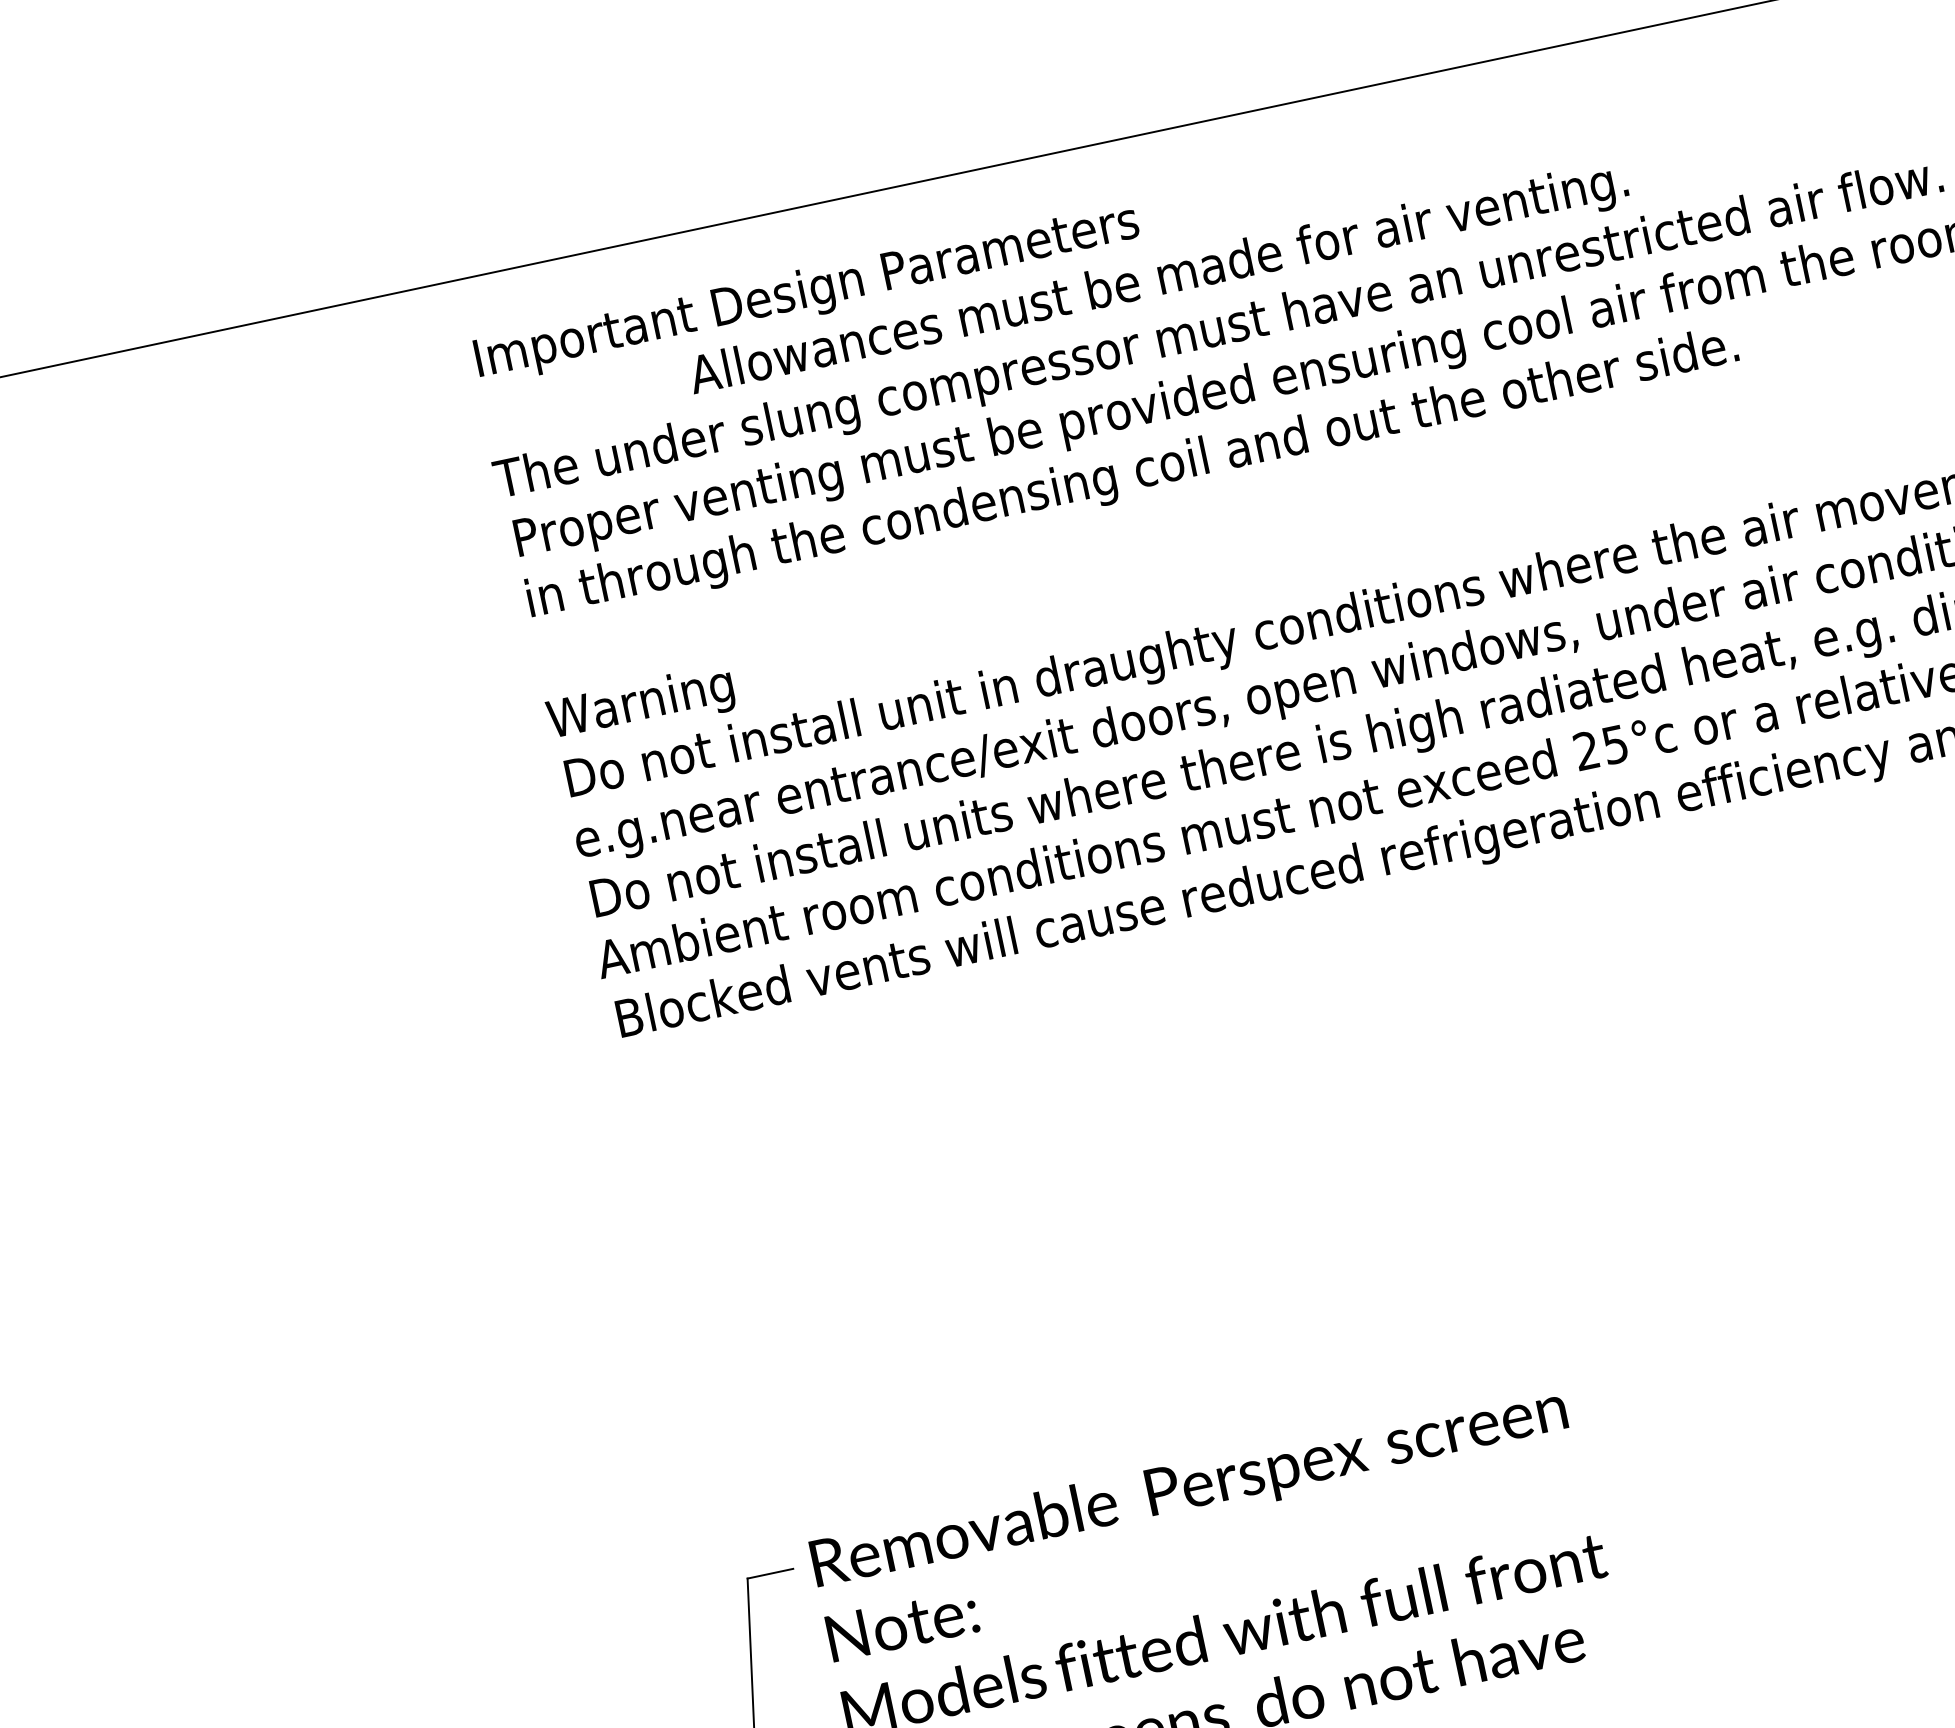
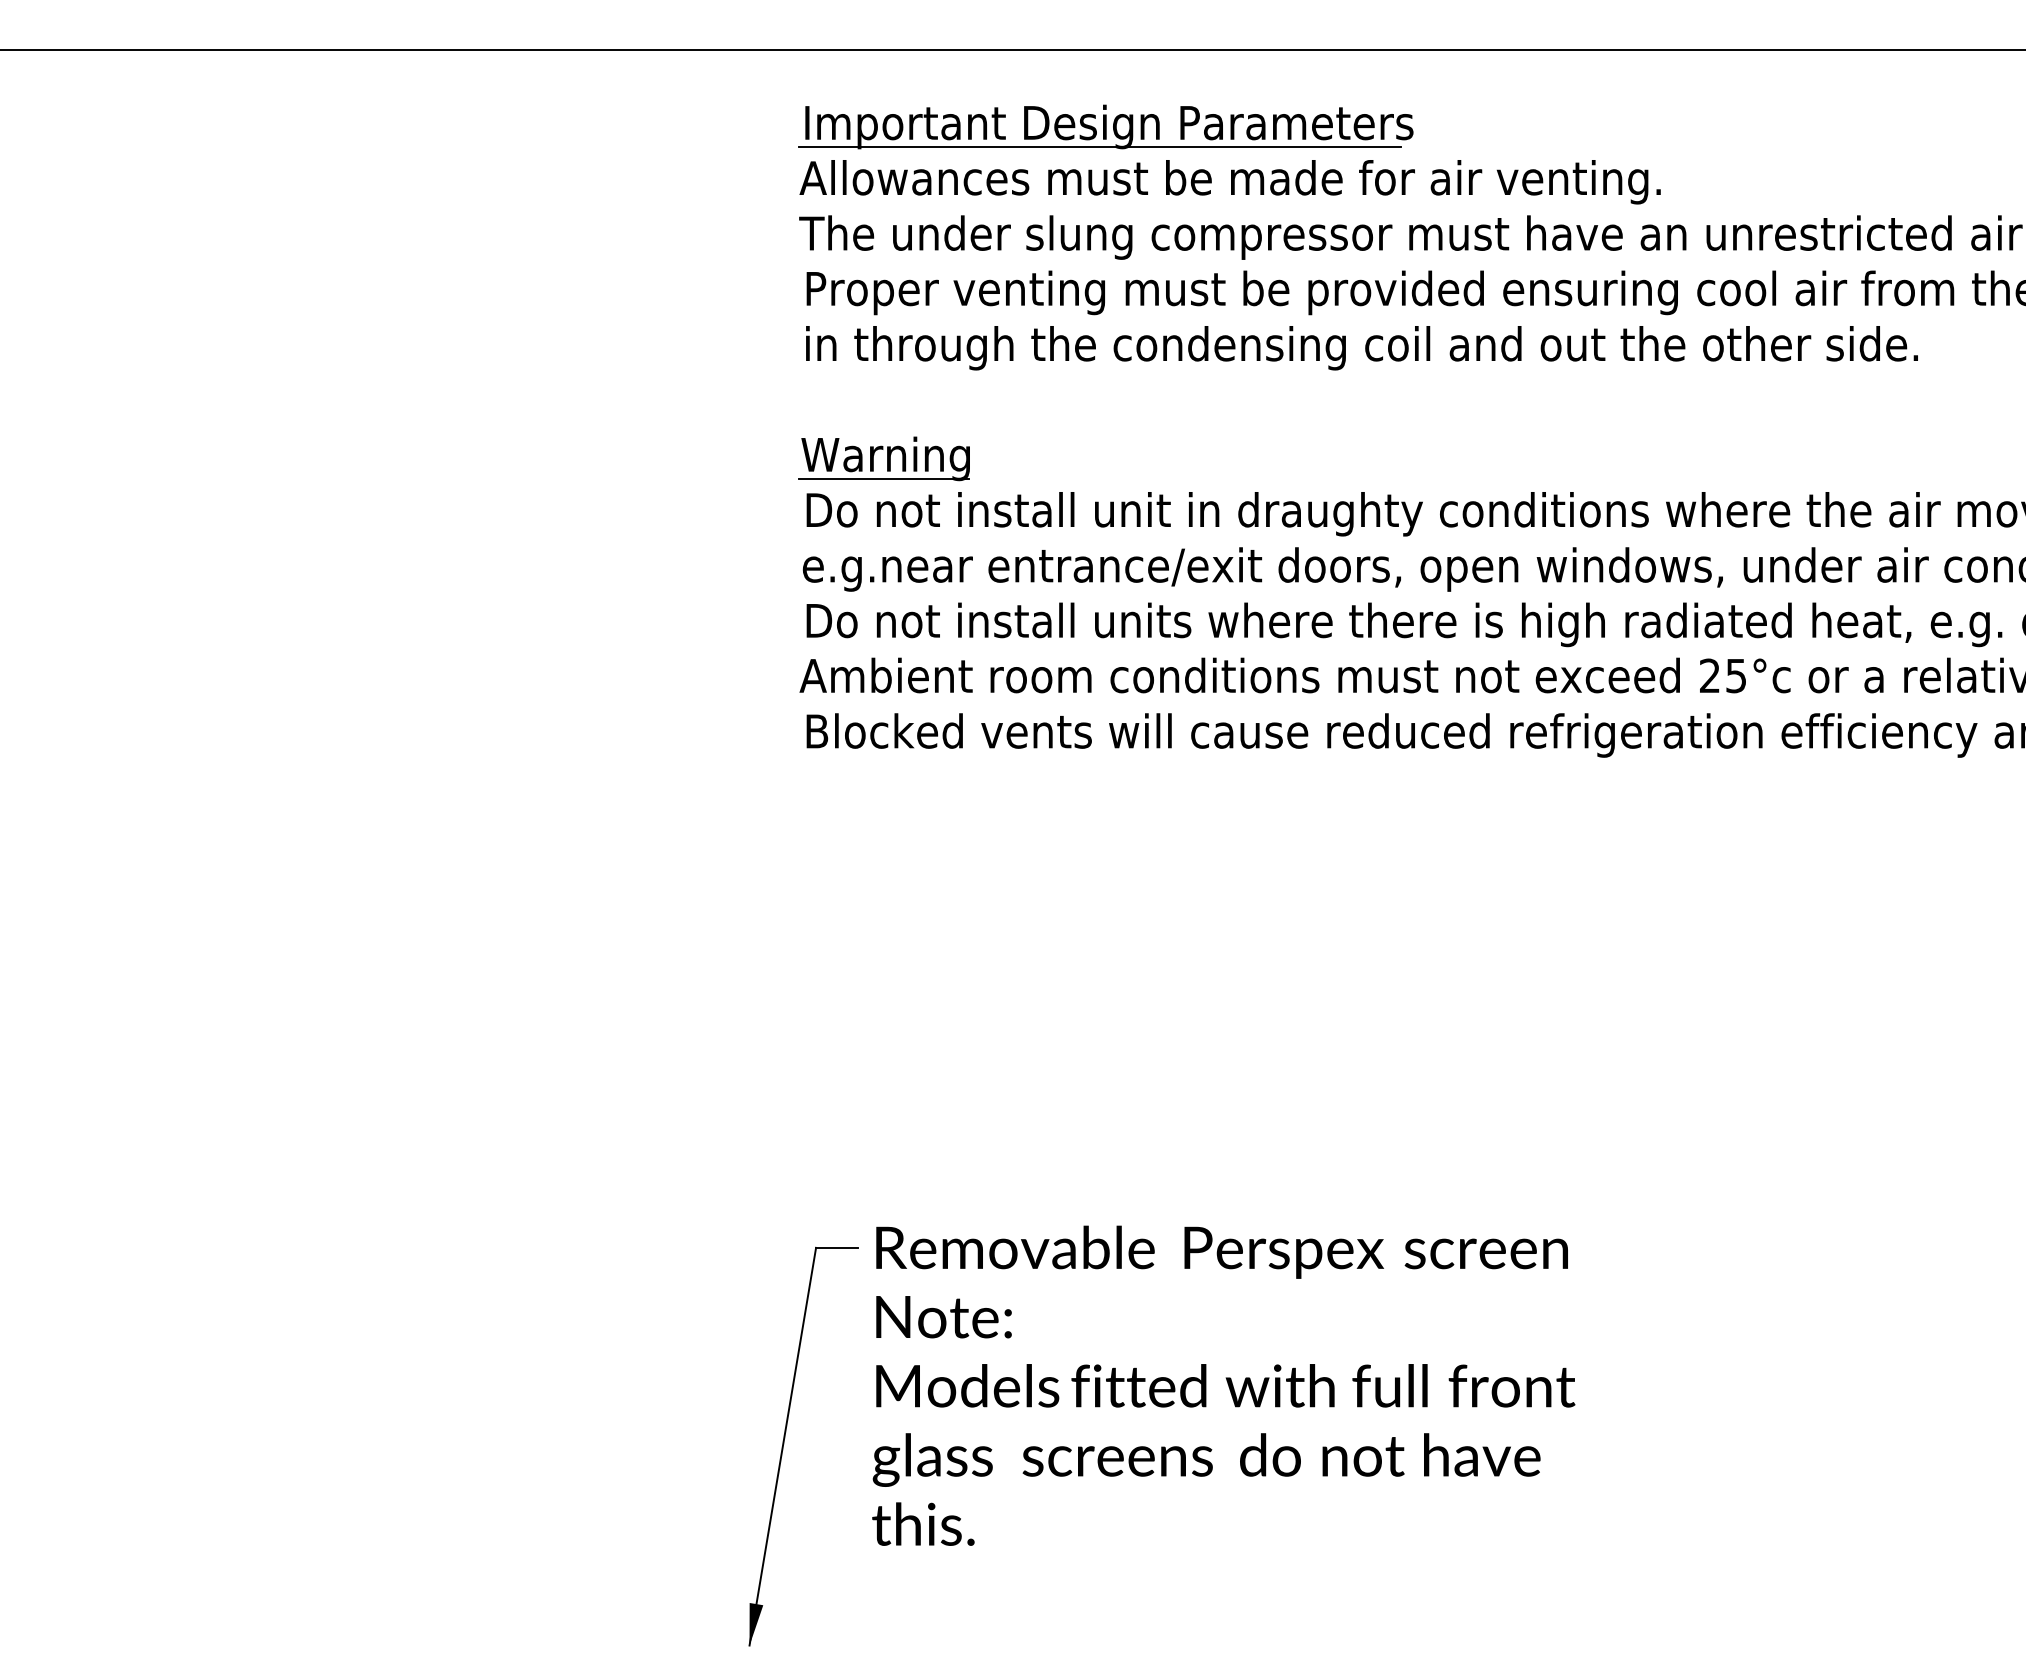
text: (1158, 281) -> (1229, 182), moved
line: (802, 317) -> (1100, 147), added
line: (644, 728) -> (884, 479), added

